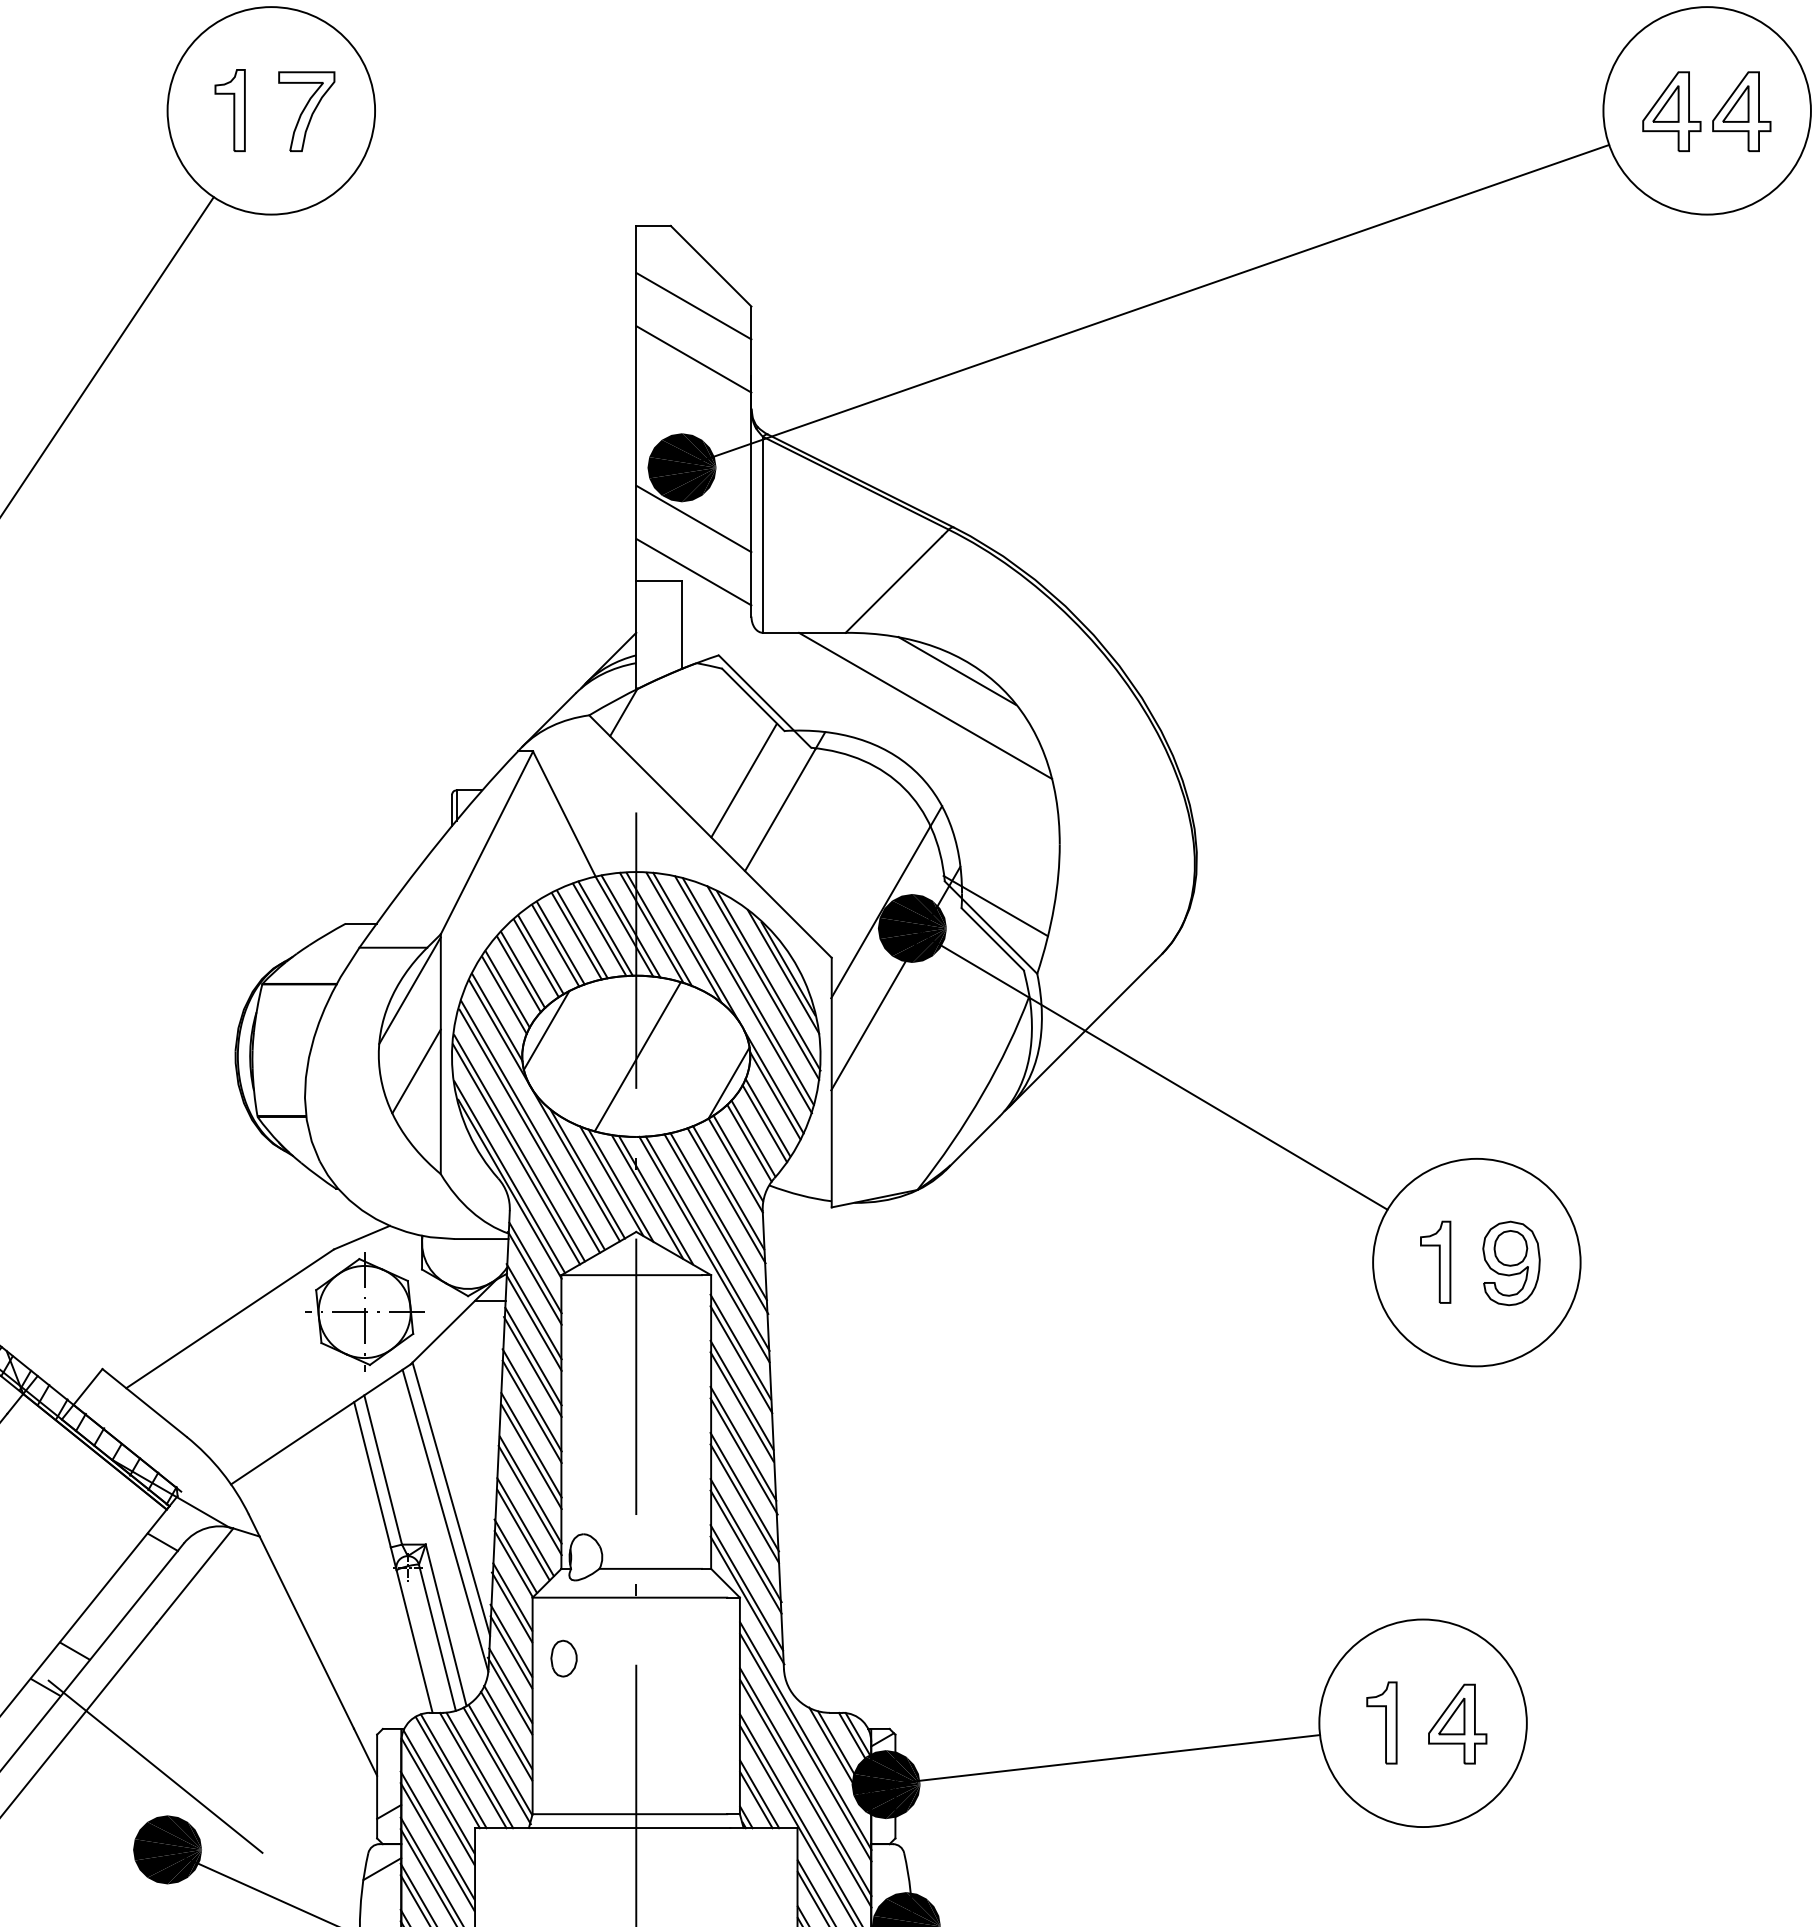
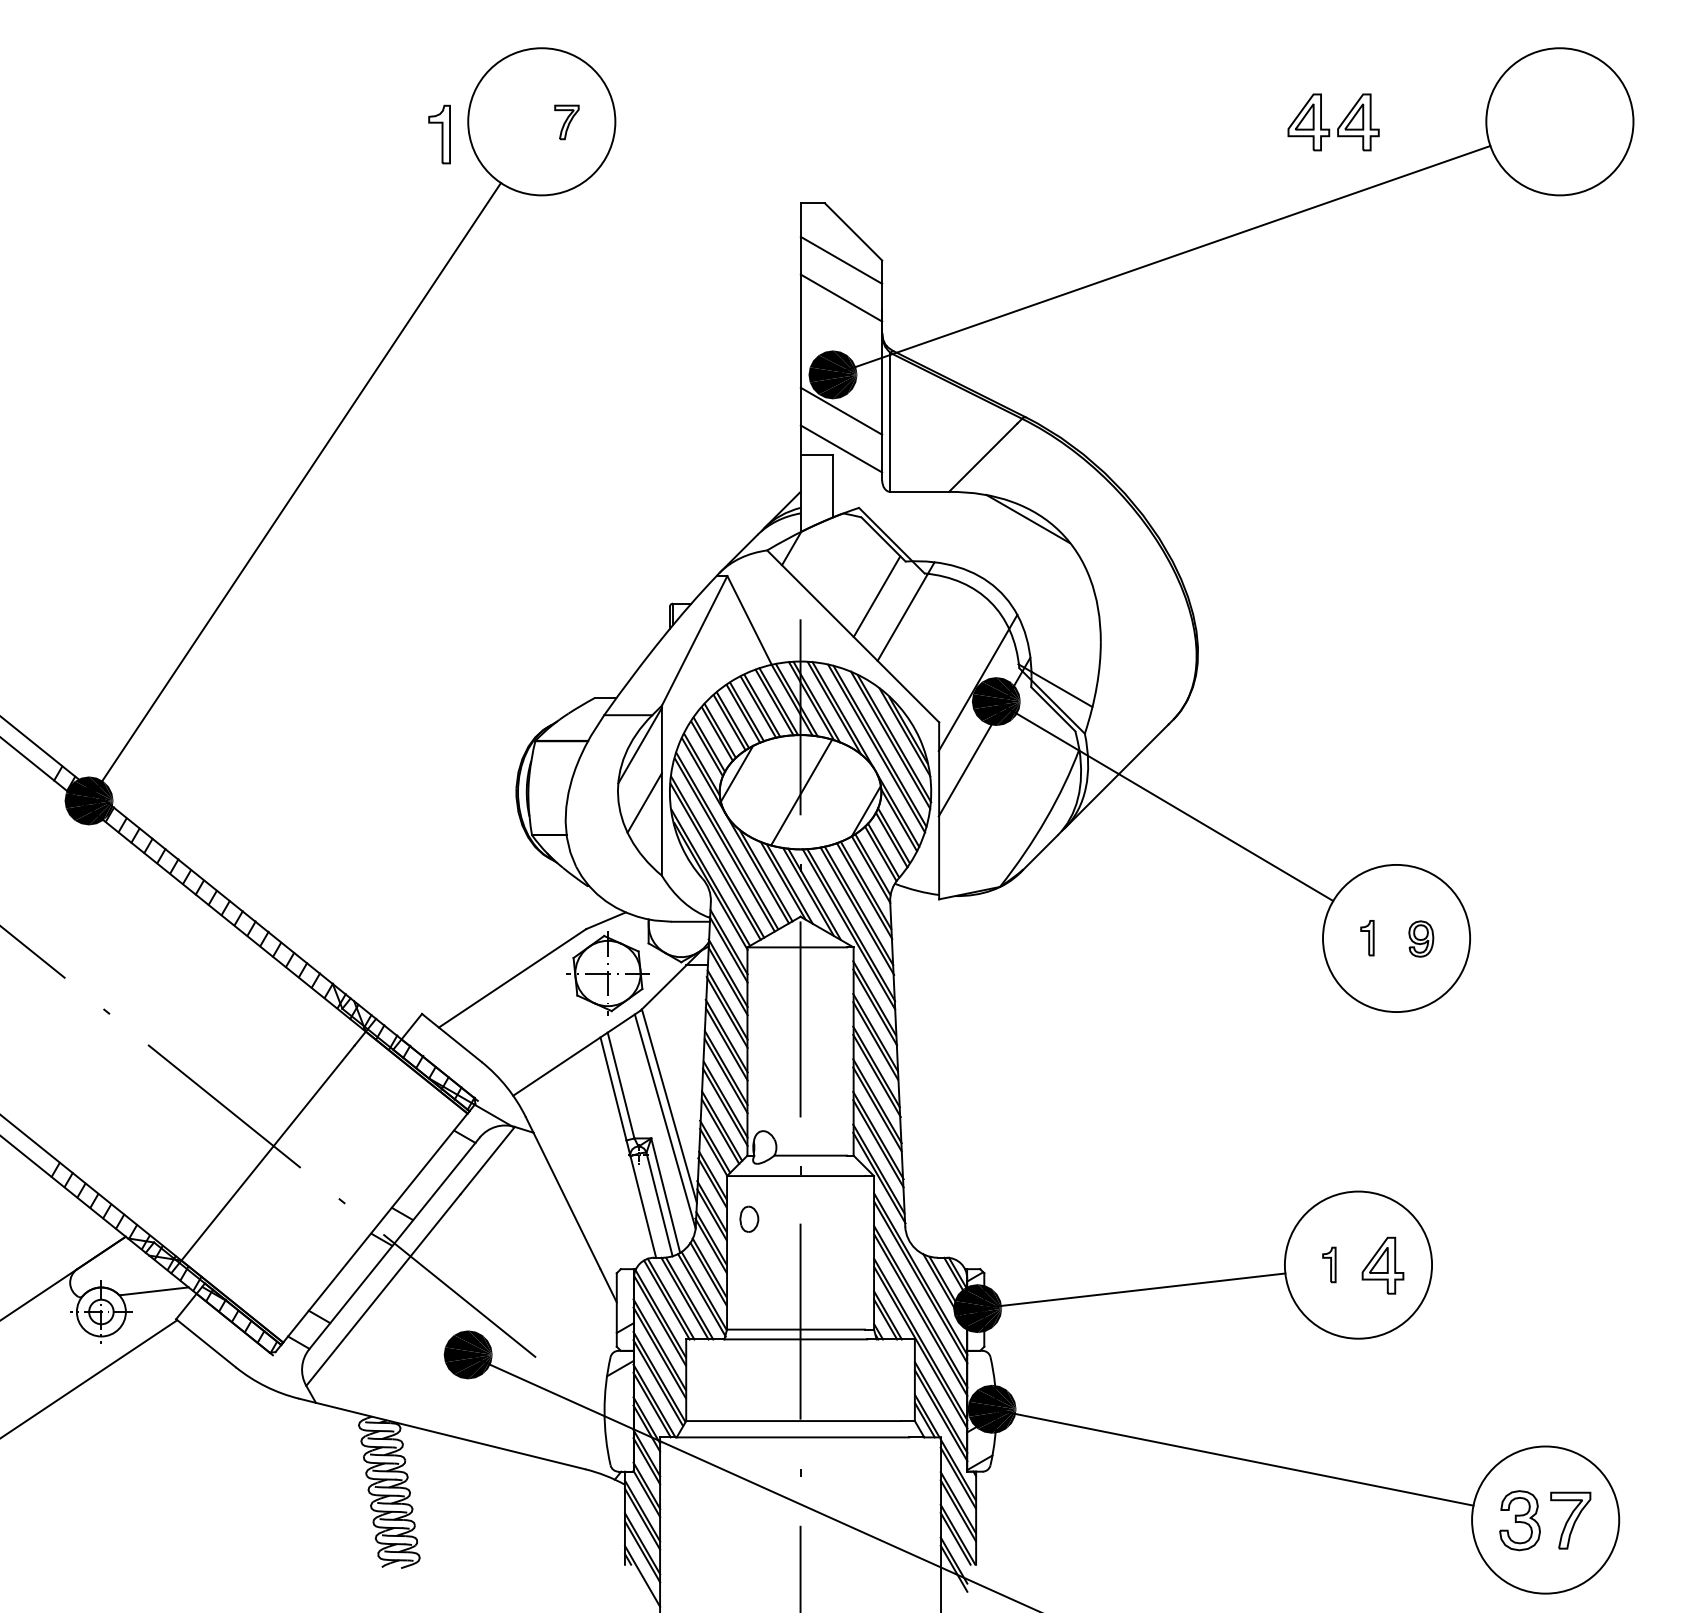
part: (230, 110) -> (439, 134), moved
part: (306, 111) -> (566, 122), size x0.6
part: (1713, 117) -> (1338, 126), moved
line: (925, 705) -> (1005, 543), removed
part: (1435, 1261) -> (1367, 937), size x0.6
part: (1512, 1262) -> (1421, 938), size x0.6
part: (1382, 1722) -> (1329, 1264), size x0.6

